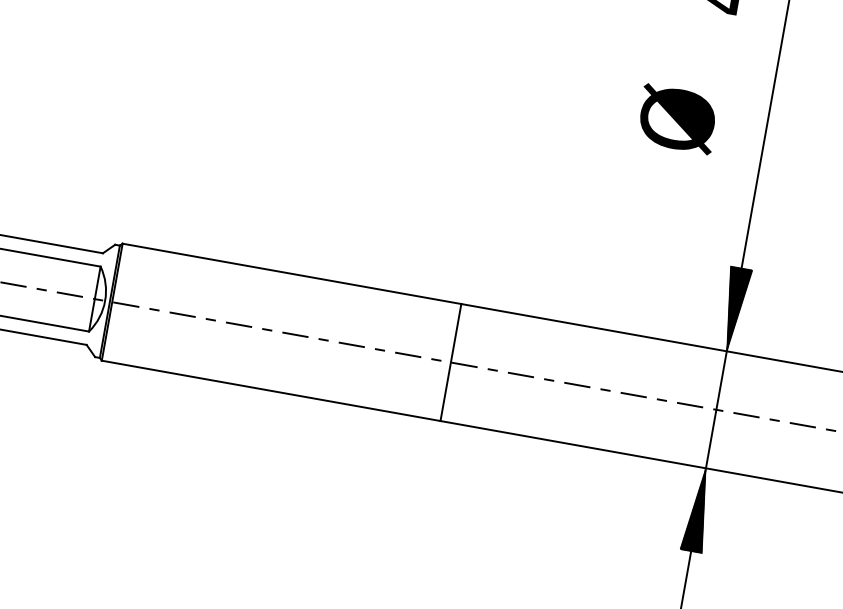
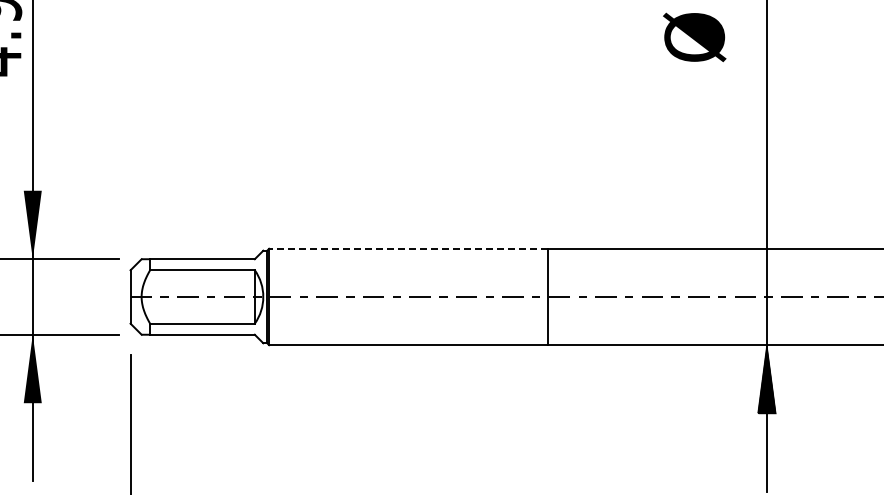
text: (677, 119) -> (694, 37), moved
line: (291, 273) -> (408, 248), solid -> dashed
hatch: (733, 309) -> (766, 214), removed

